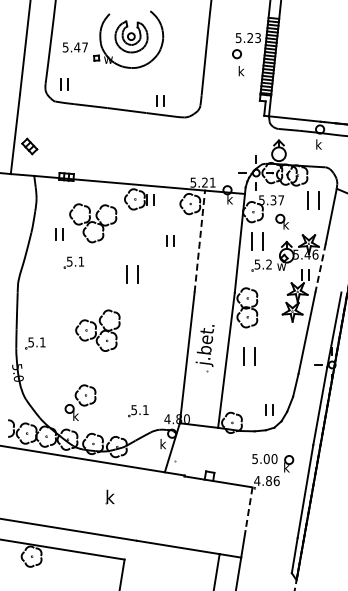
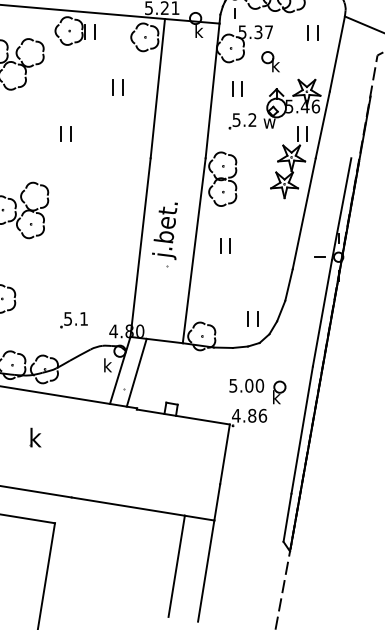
part: (313, 200) -> (313, 32), size x0.62
line: (199, 241) -> (157, 88), dashed -> solid
part: (258, 241) -> (237, 88), size x0.62
line: (320, 268) -> (322, 125), dashed -> solid
part: (132, 274) -> (65, 133), size x0.62
part: (249, 356) -> (225, 245), size x0.62
line: (184, 449) -> (136, 372), added
line: (248, 509) -> (224, 454), dashed -> solid

